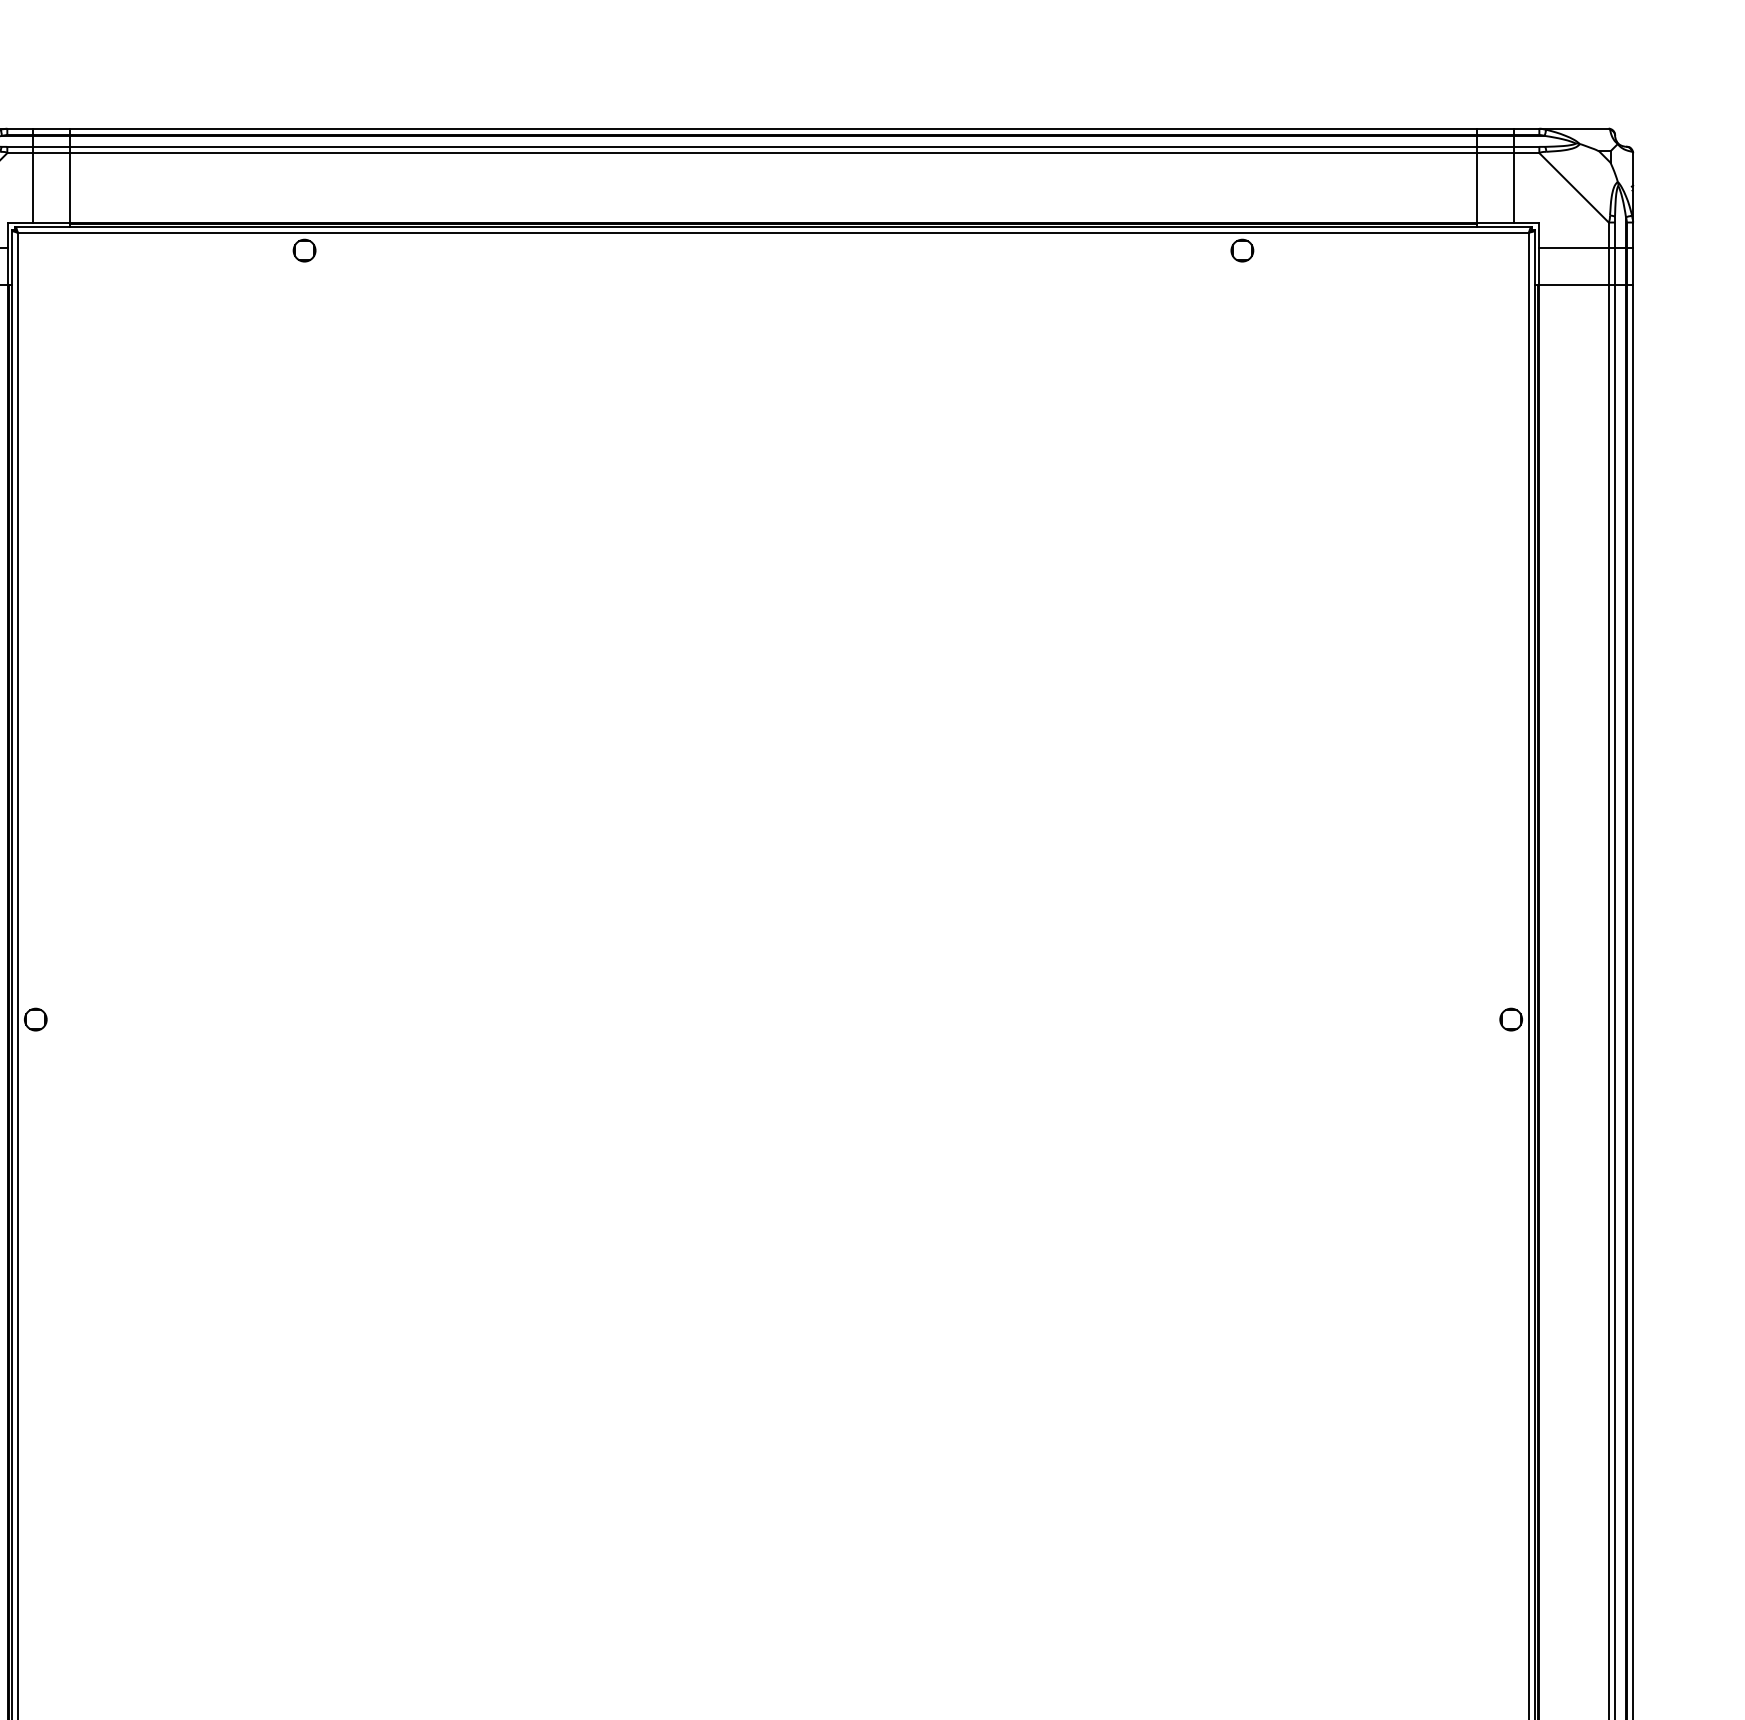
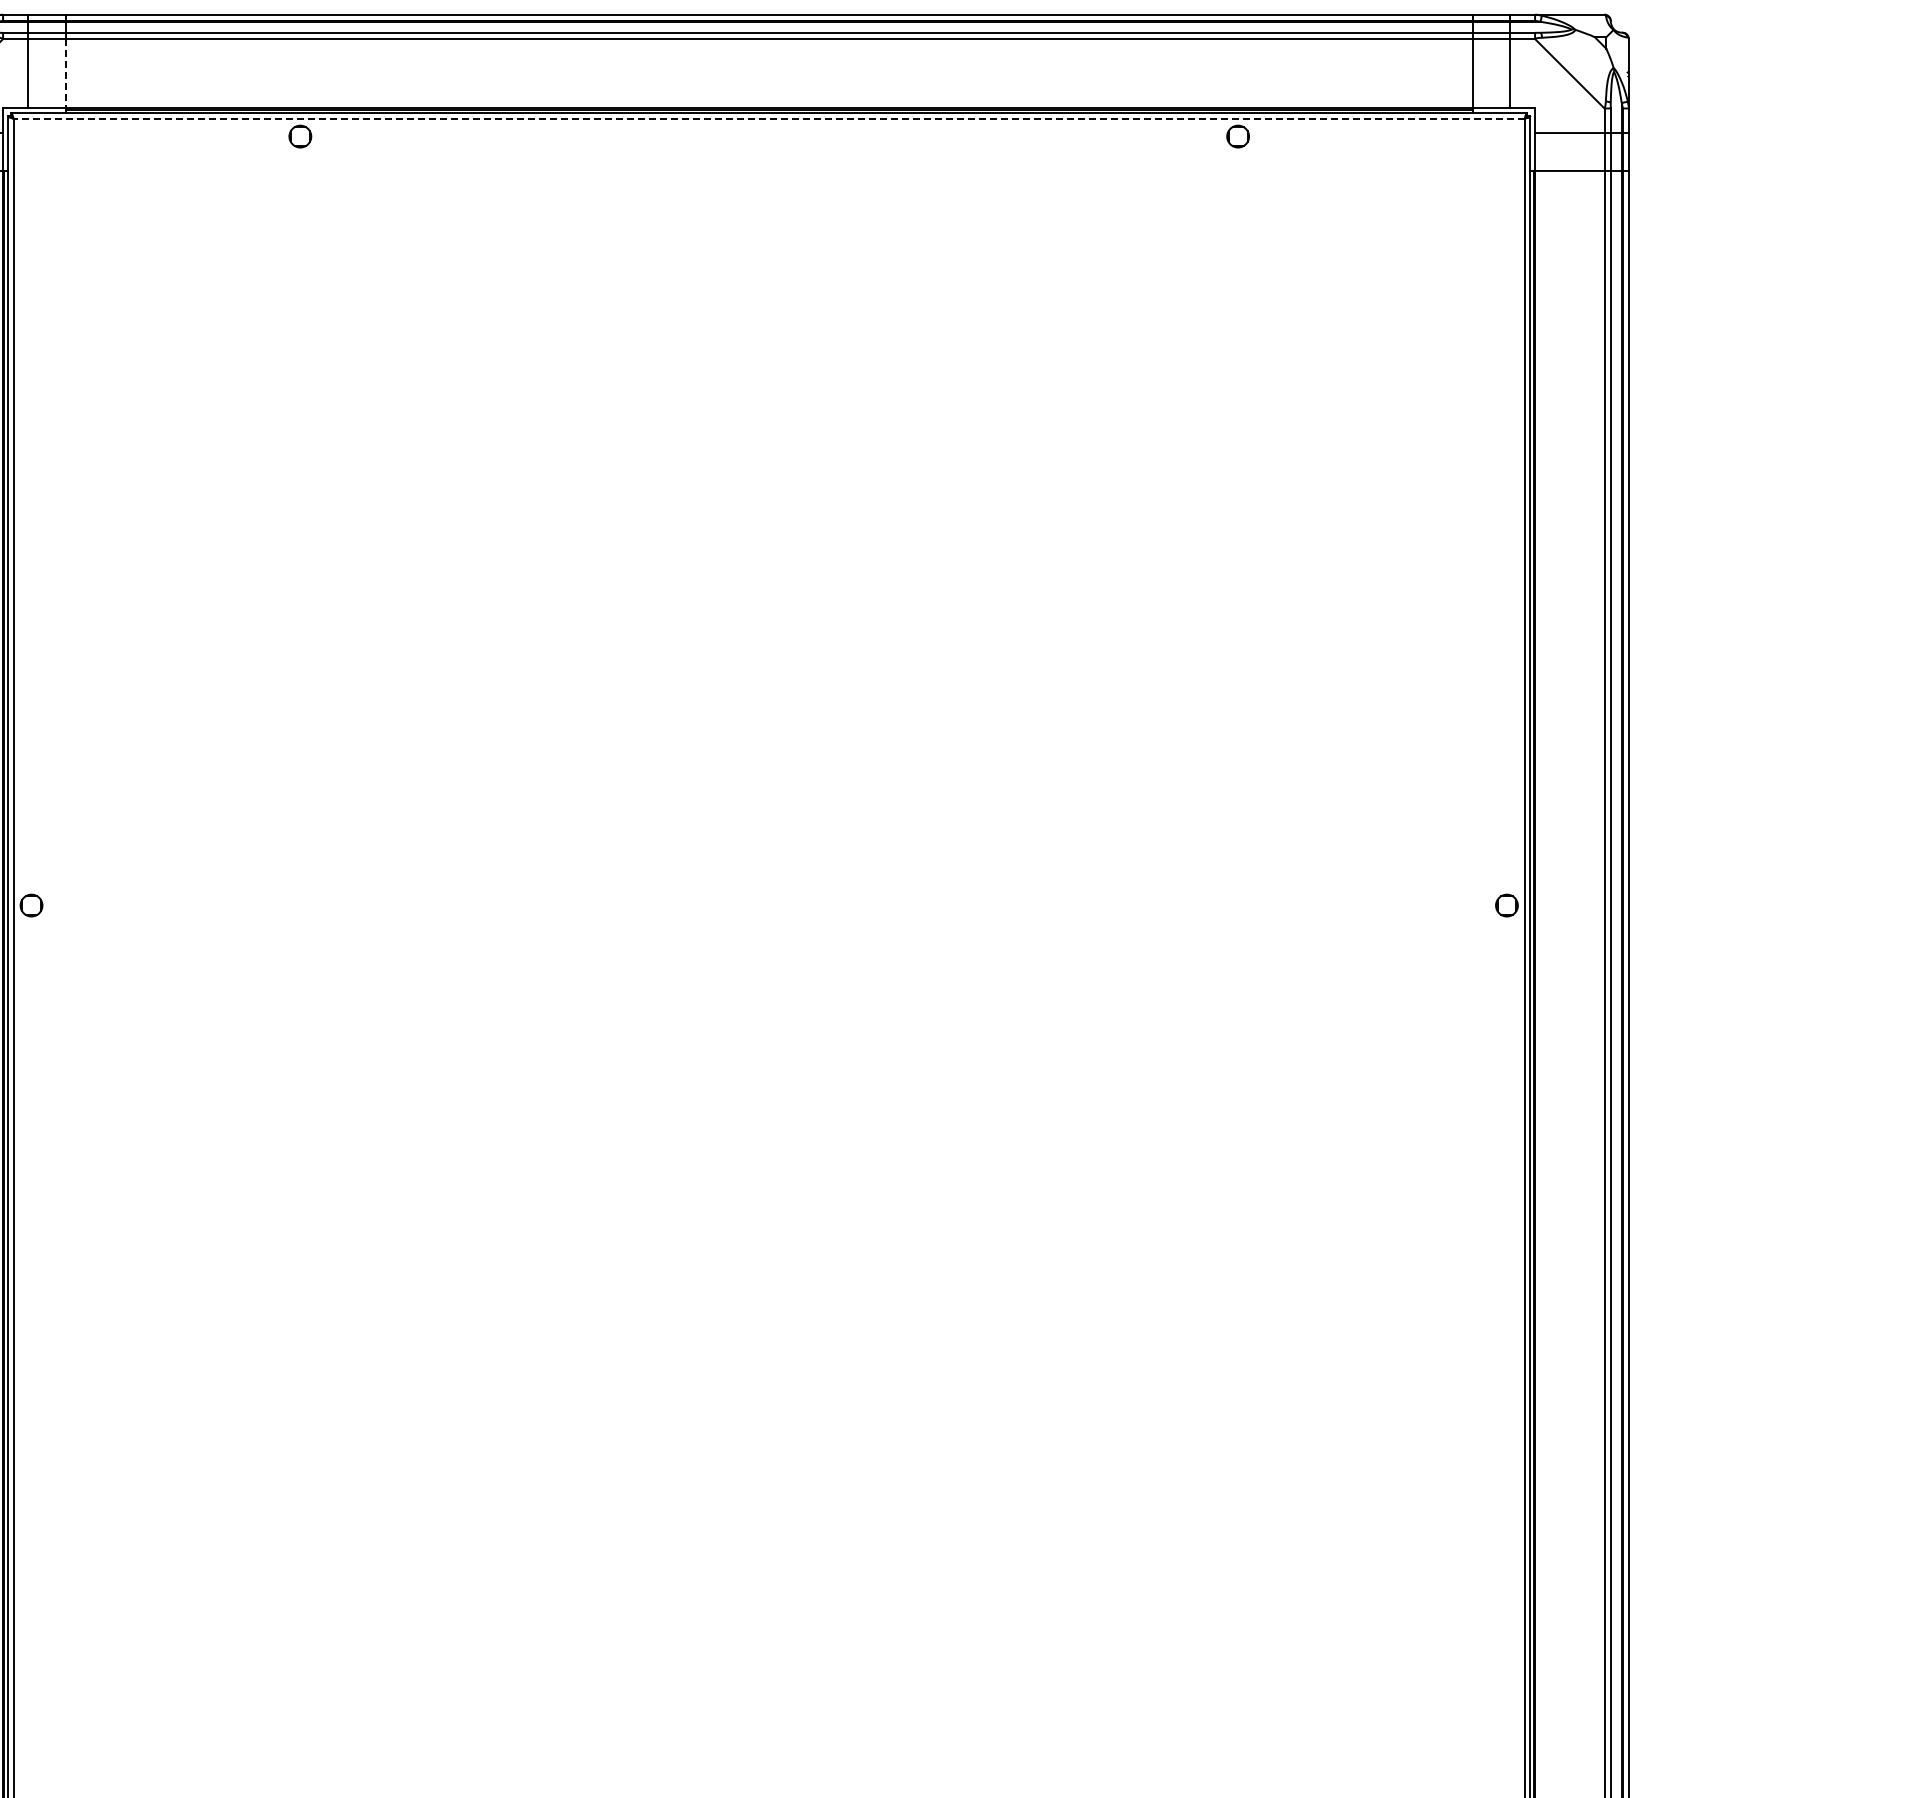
line: (69, 187) -> (65, 73), solid -> dashed
line: (773, 232) -> (769, 118), solid -> dashed

